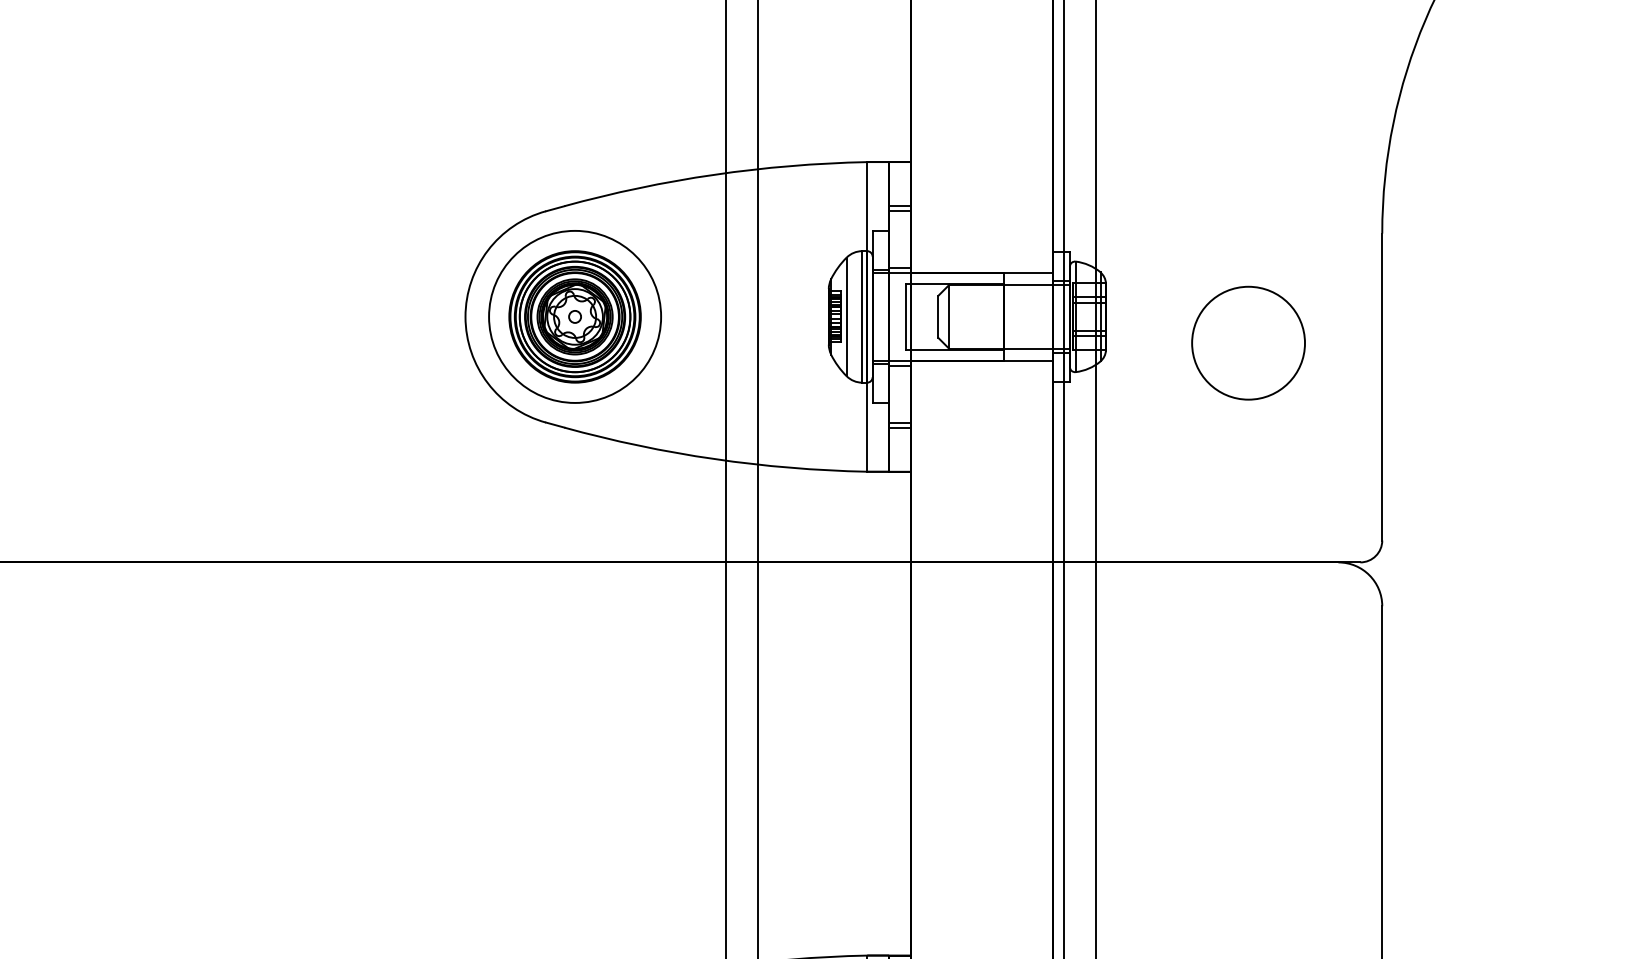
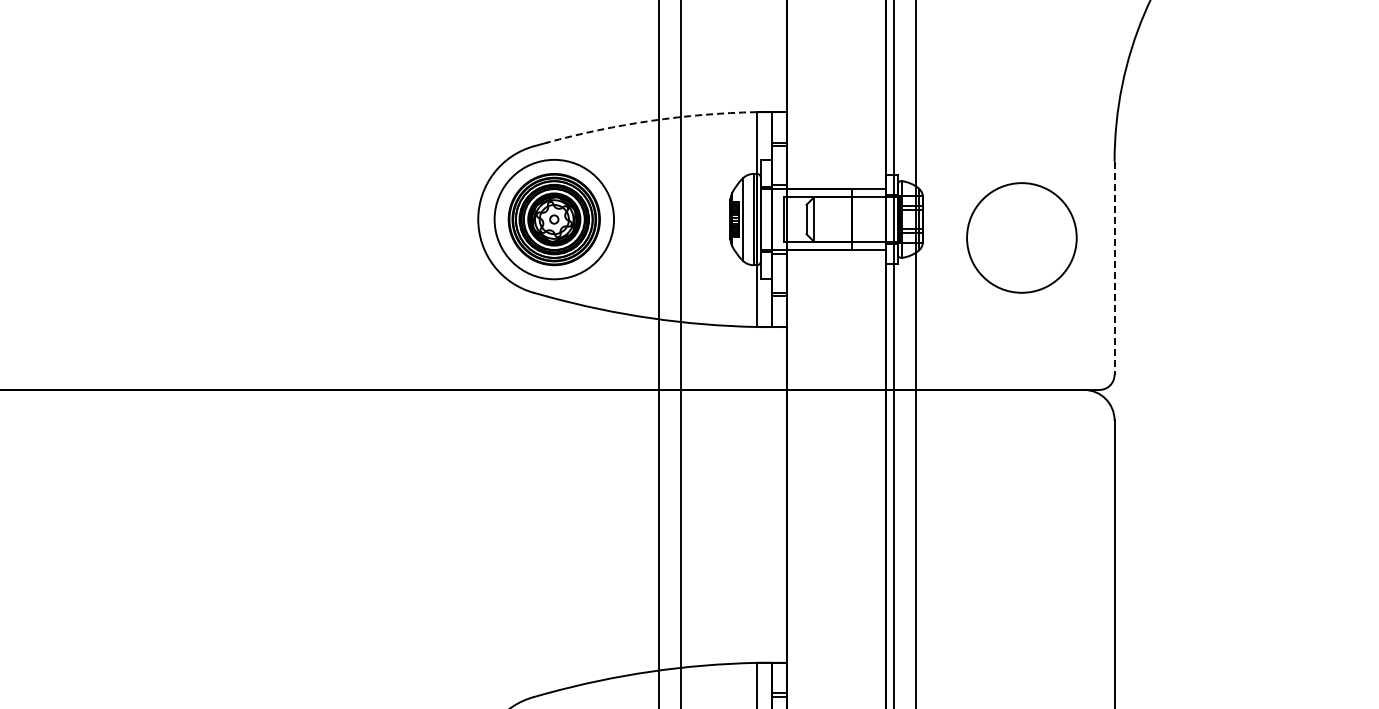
arc: (715, 174) -> (651, 120), solid -> dashed
circle: (1248, 342) -> (1021, 237), size x1.4
line: (1382, 387) -> (1114, 268), solid -> dashed

